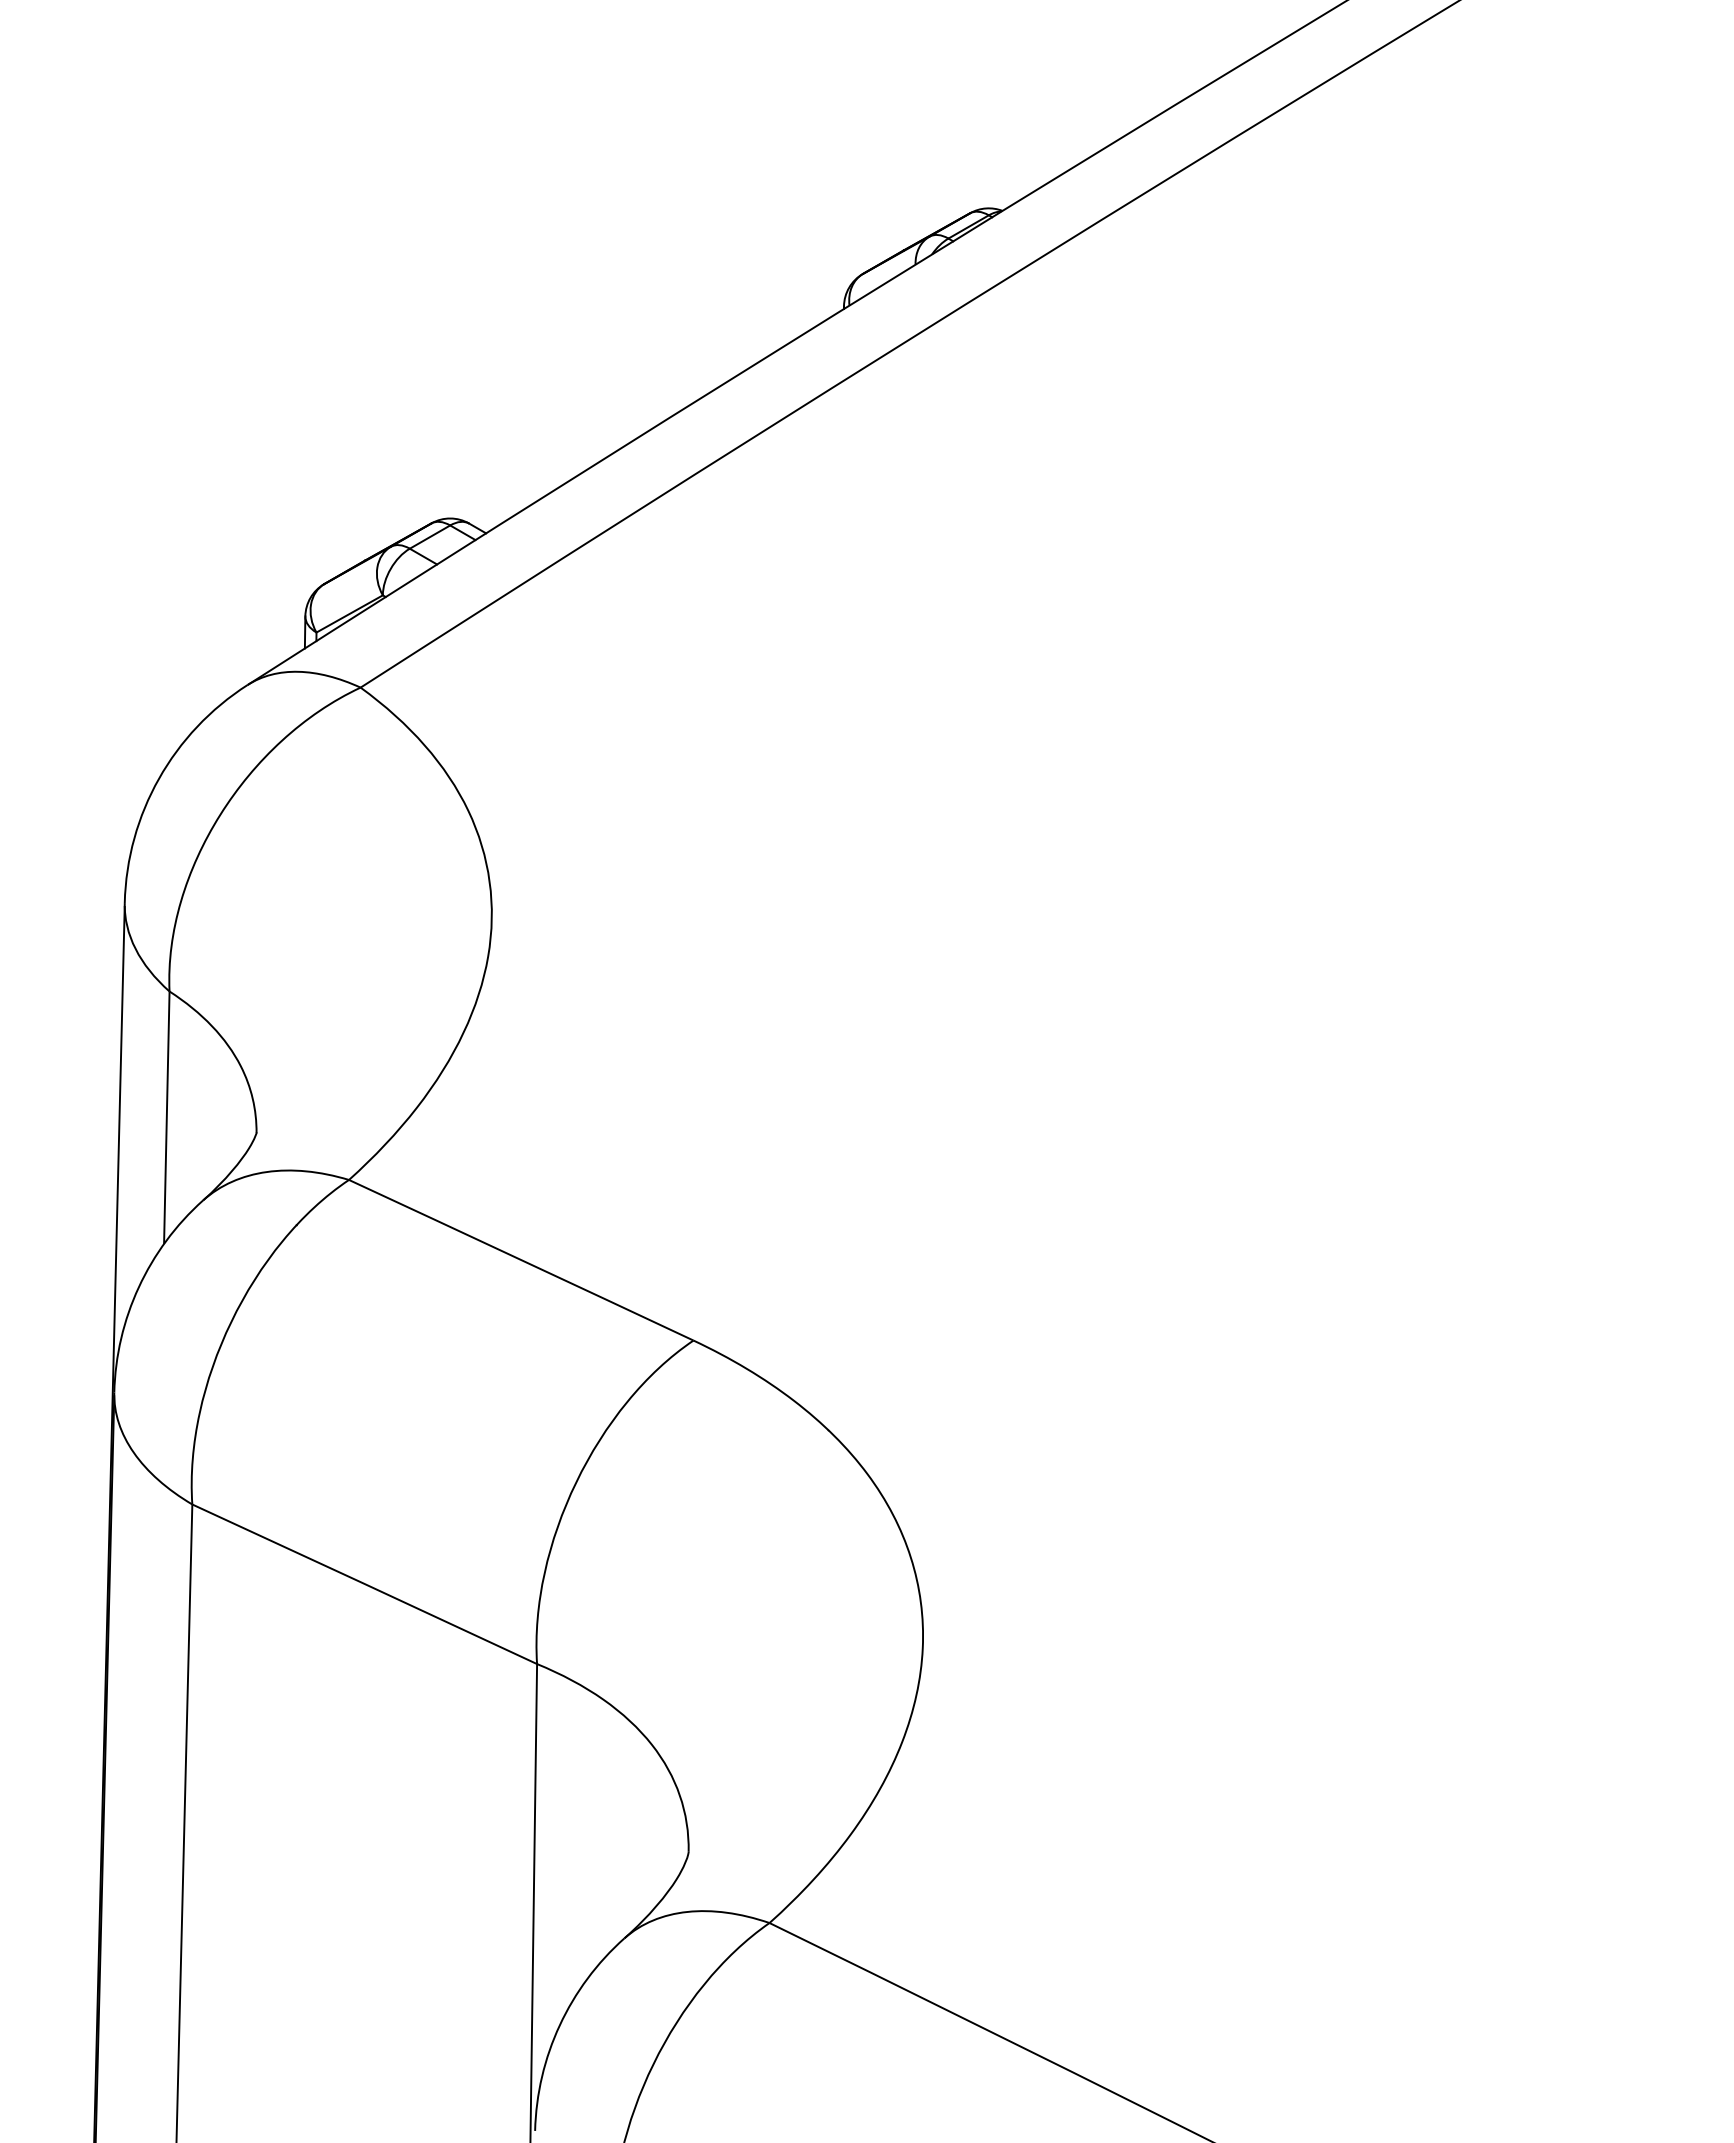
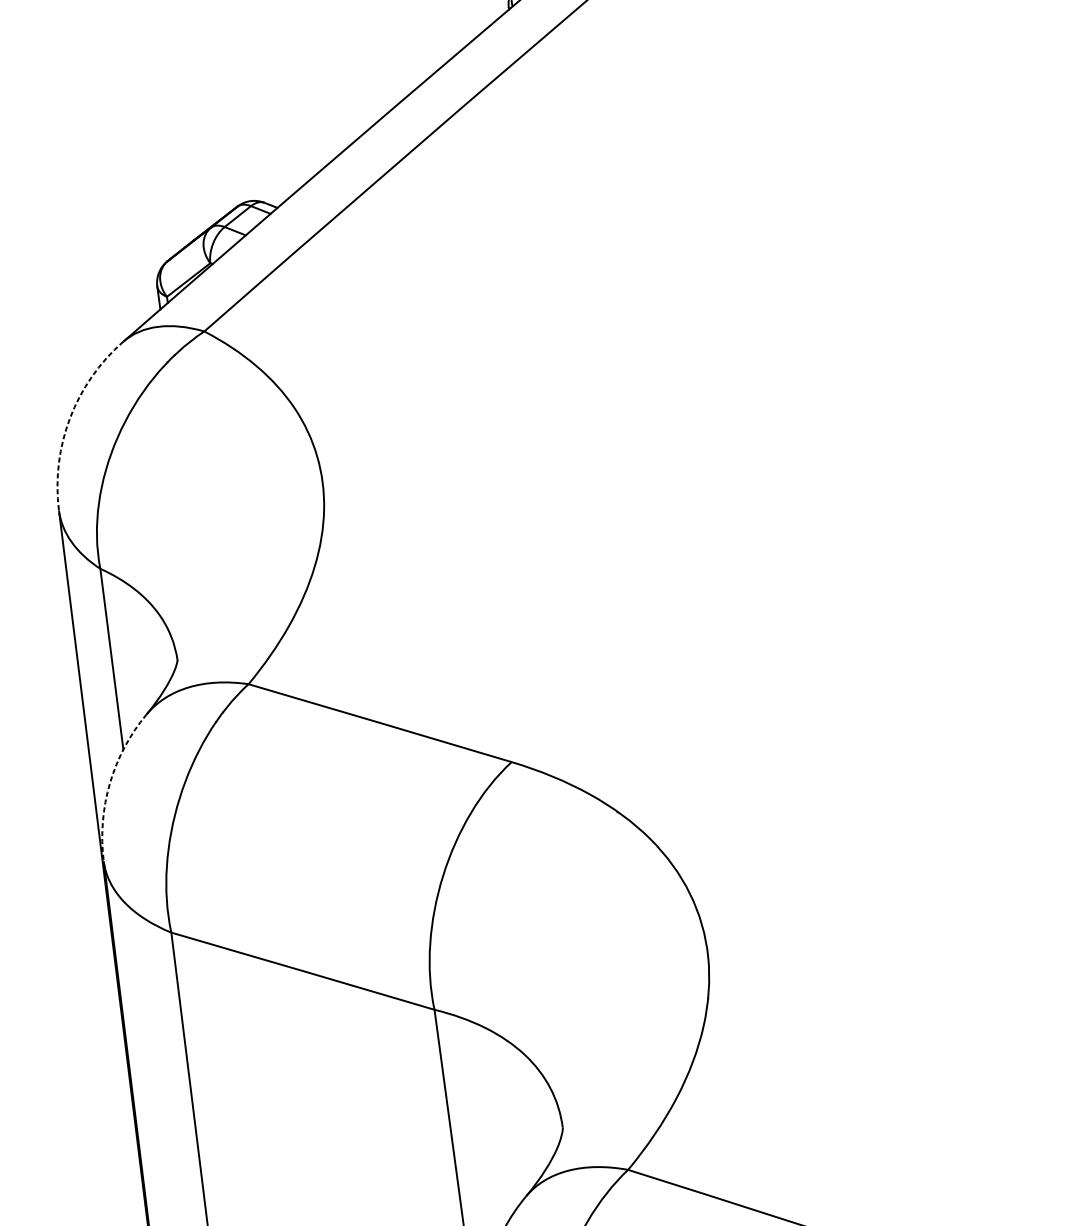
arc: (159, 778) -> (70, 417), solid -> dashed
arc: (138, 1287) -> (109, 783), solid -> dashed

